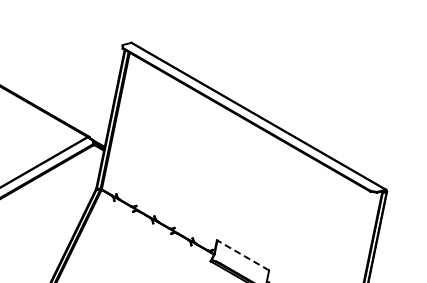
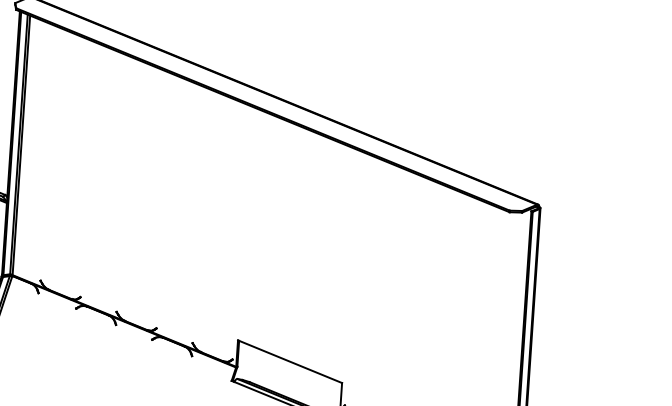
line: (242, 255) -> (289, 362), dashed -> solid

